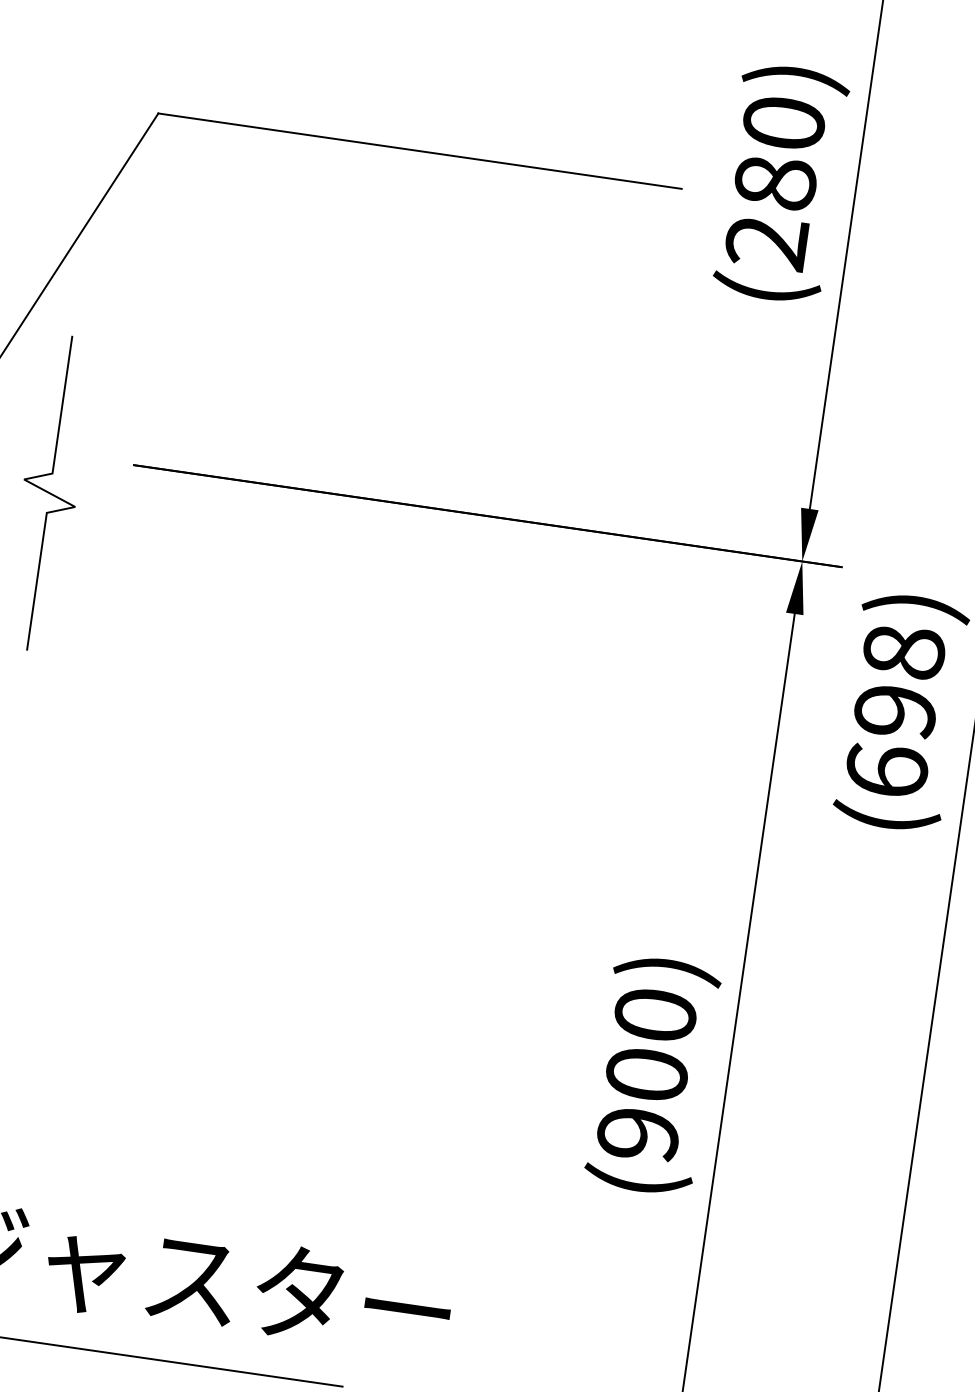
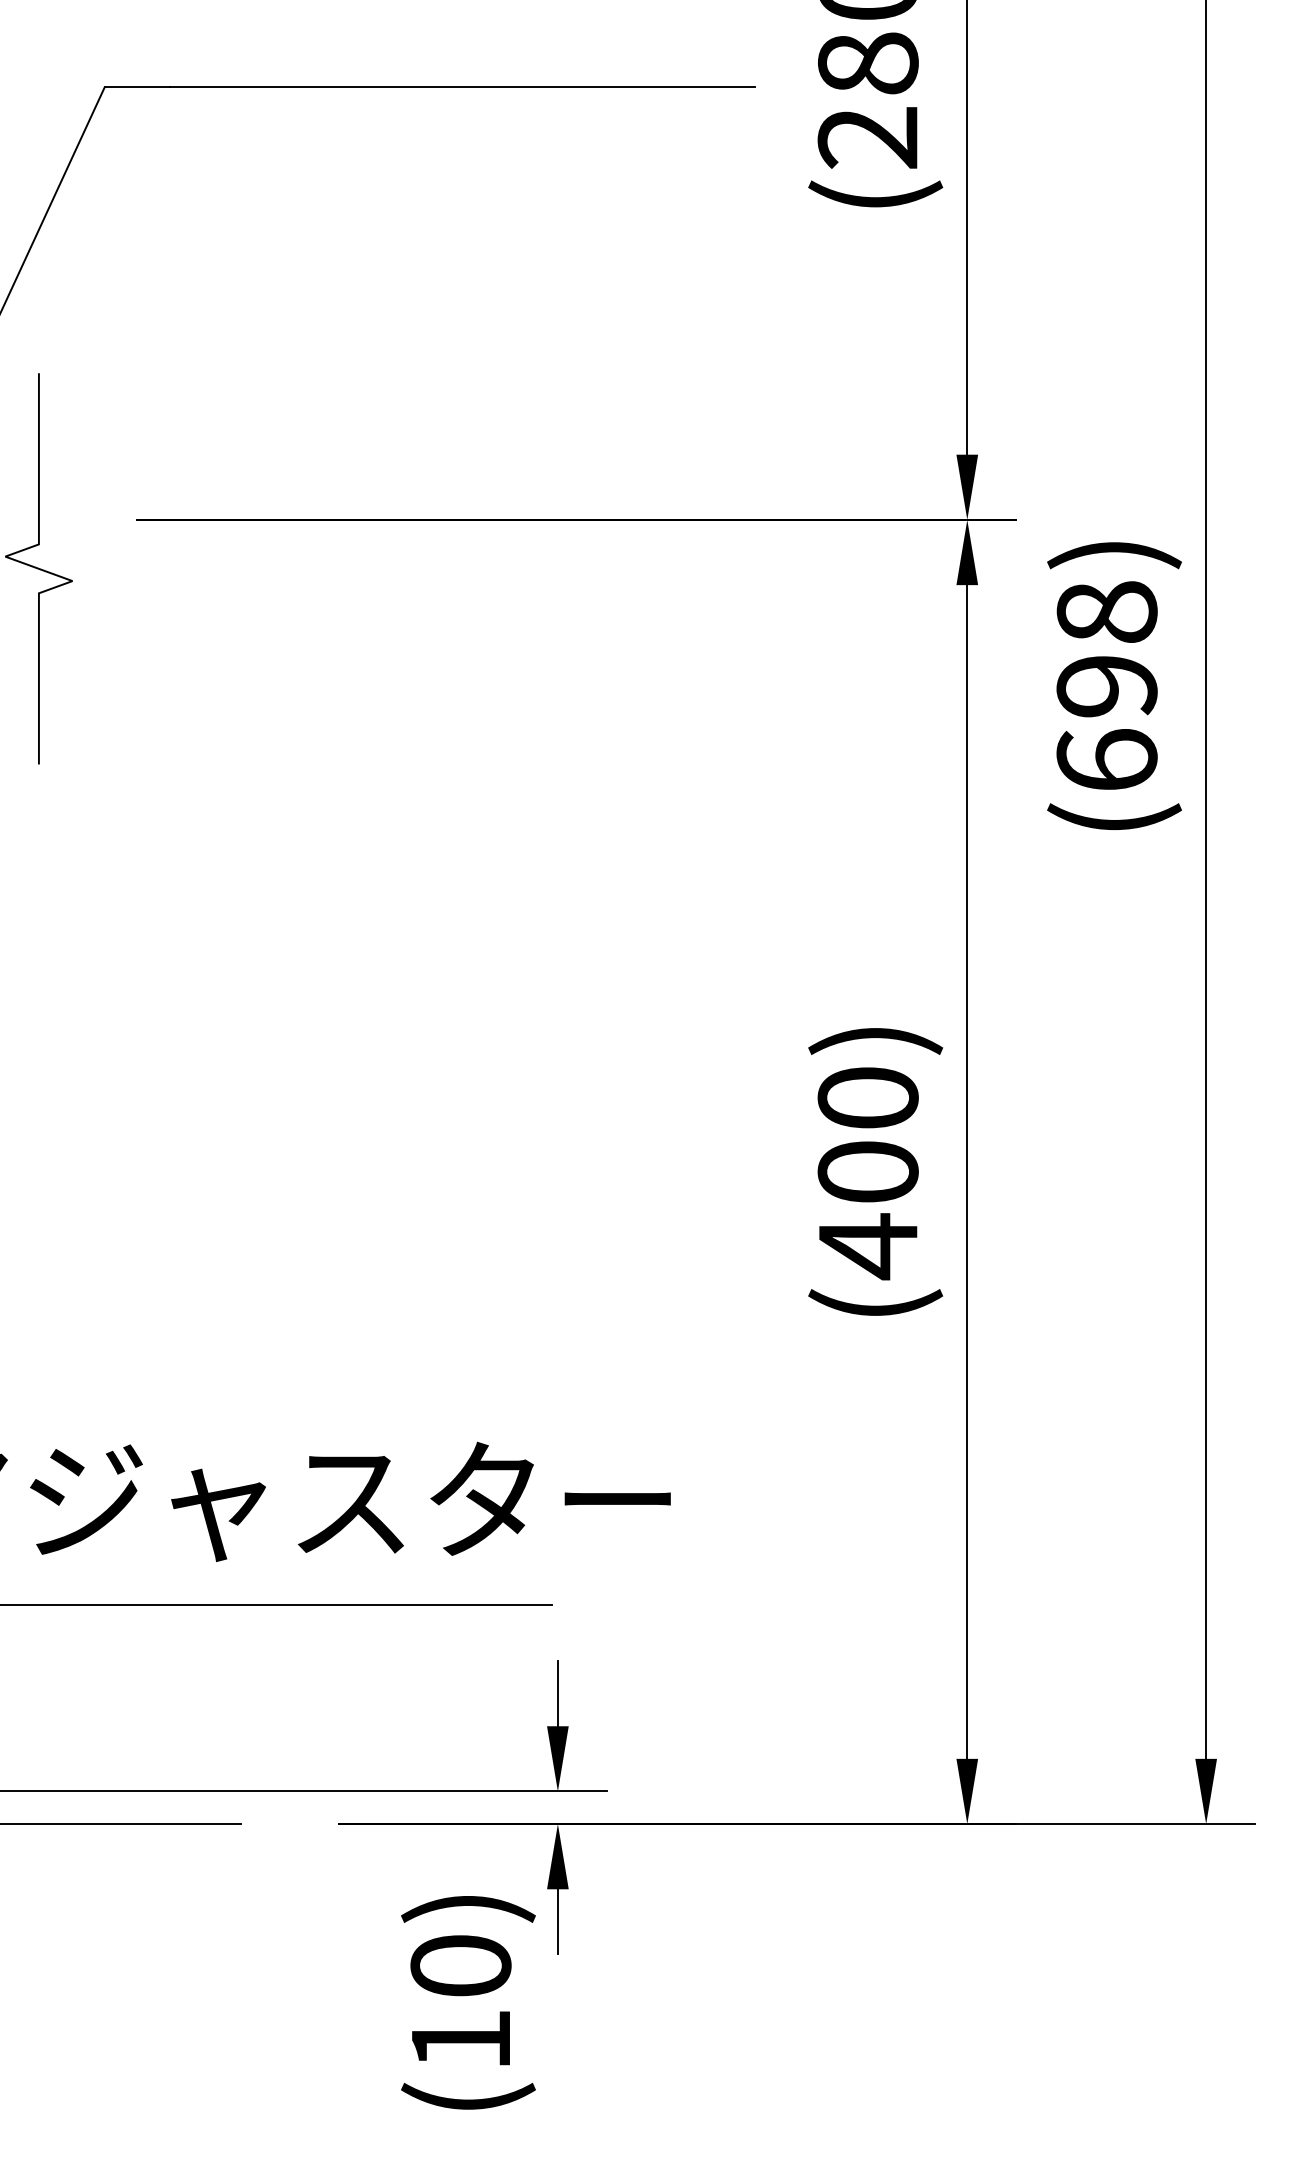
text: (637, 1134) -> (867, 1246), (900) -> (400)

